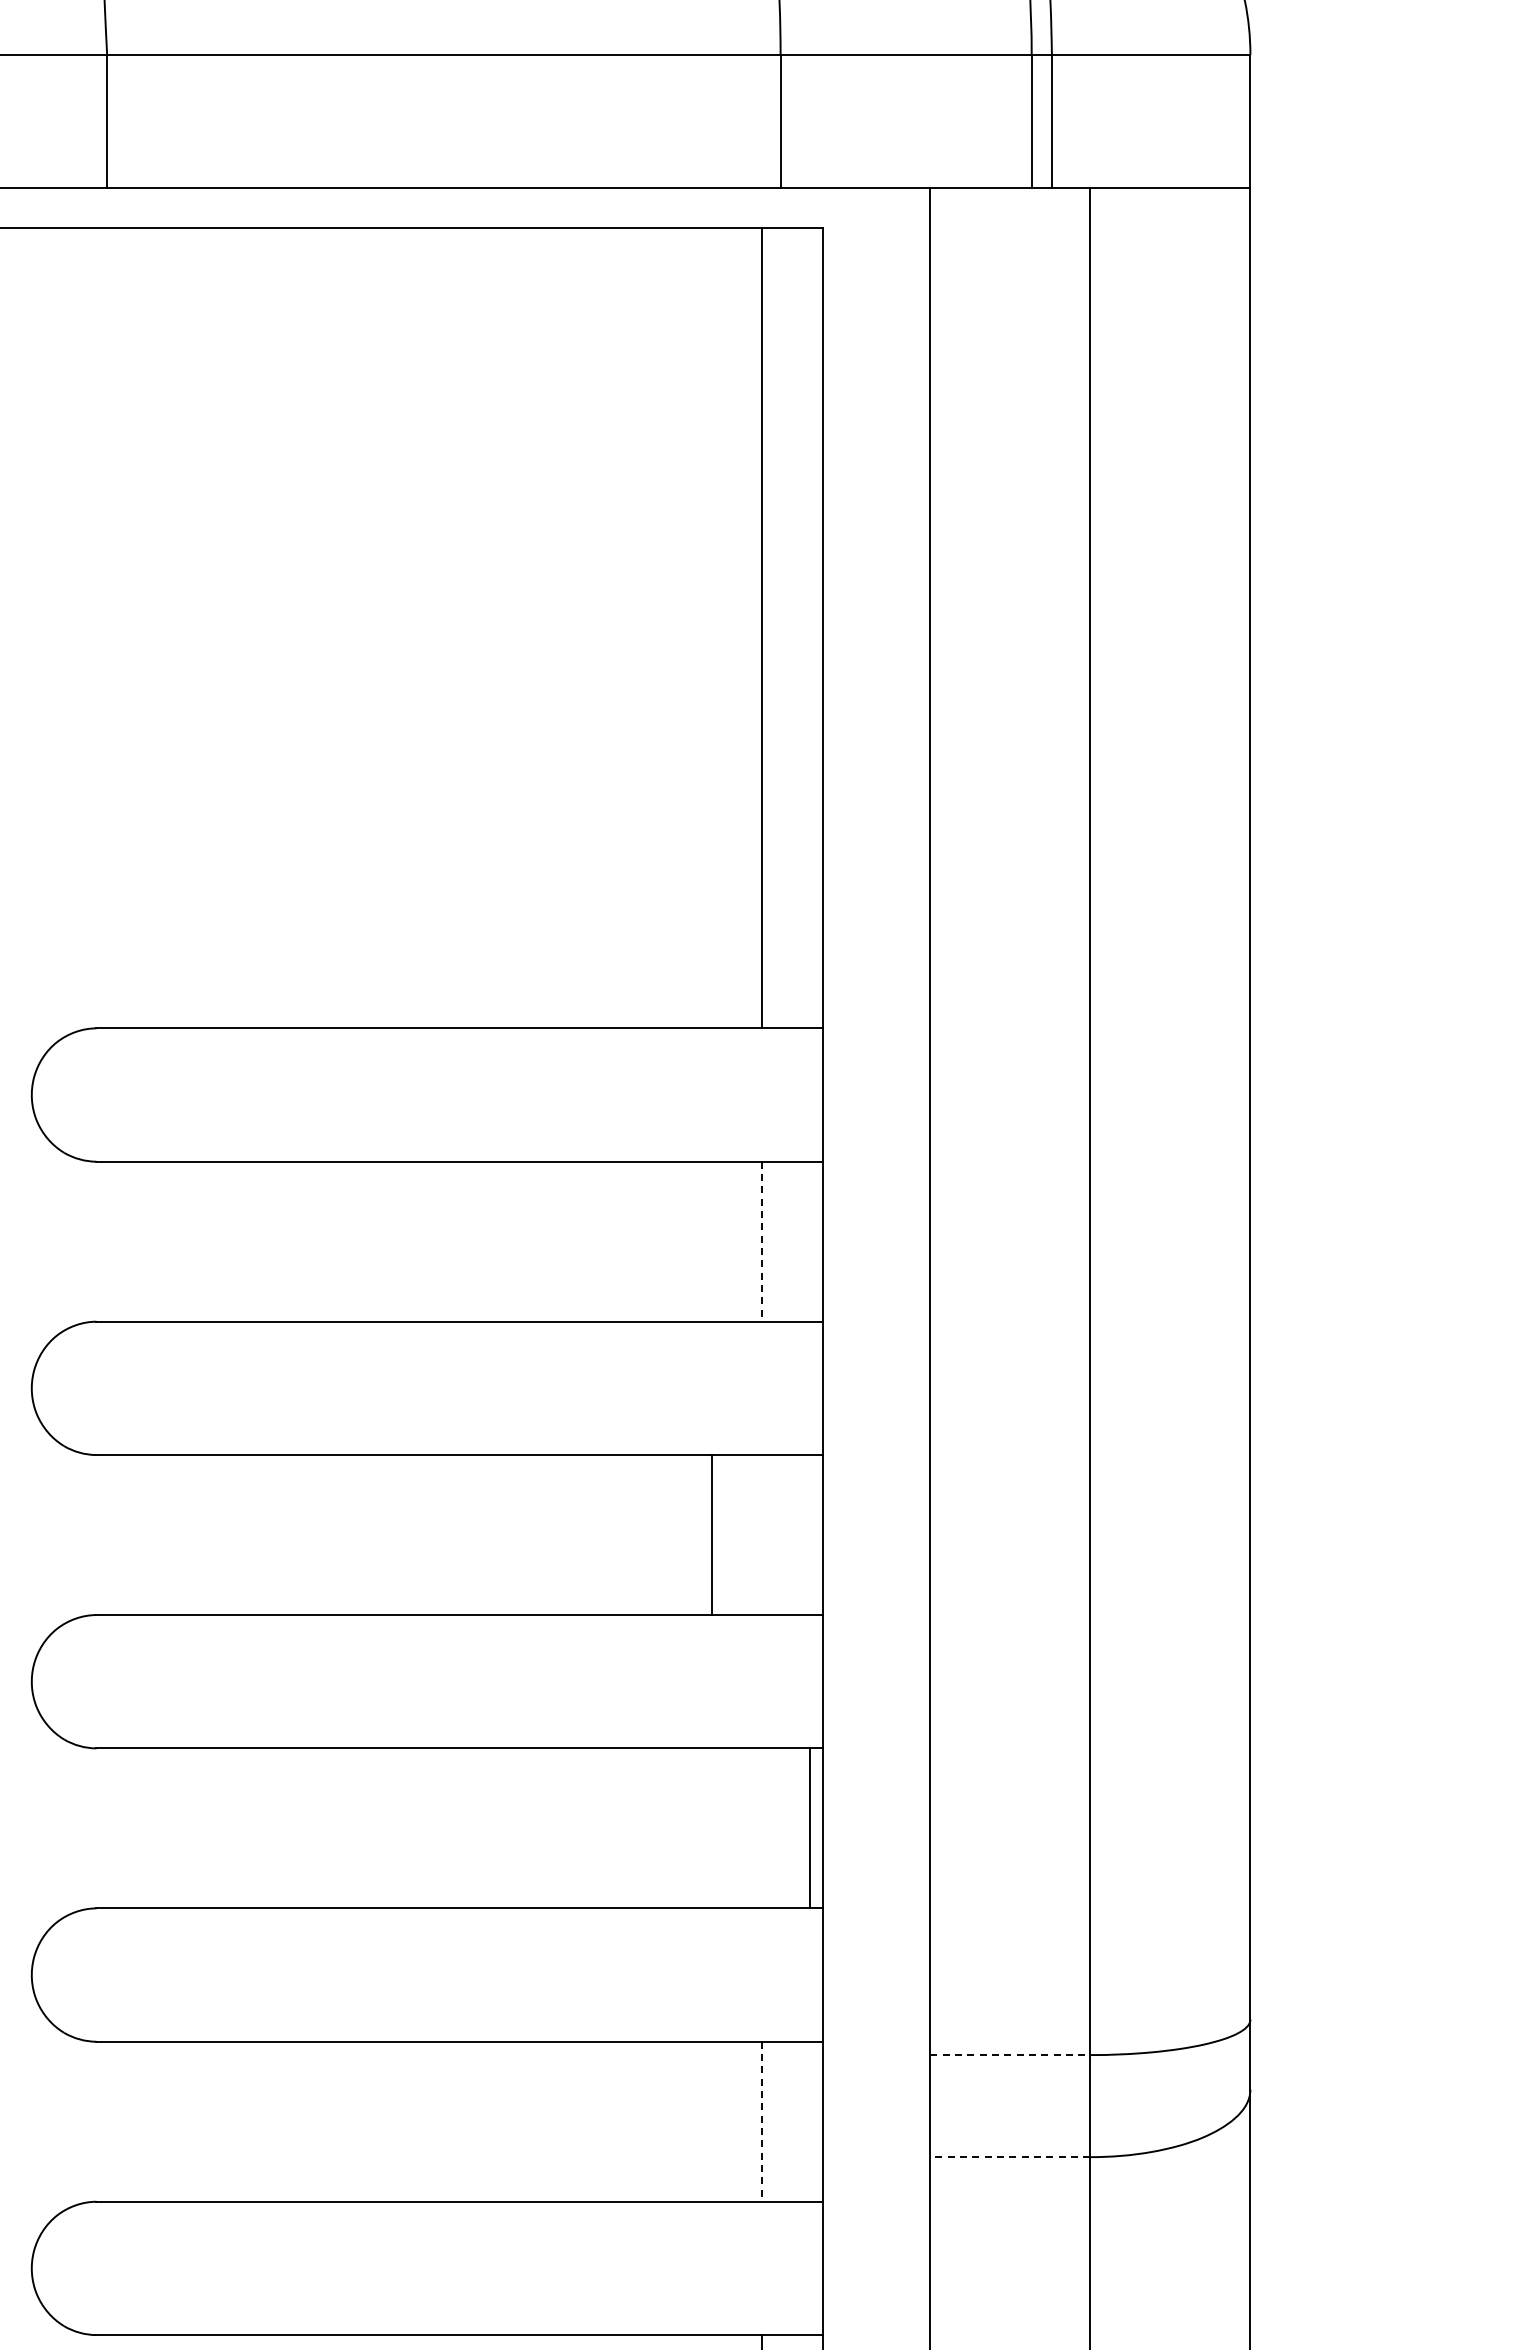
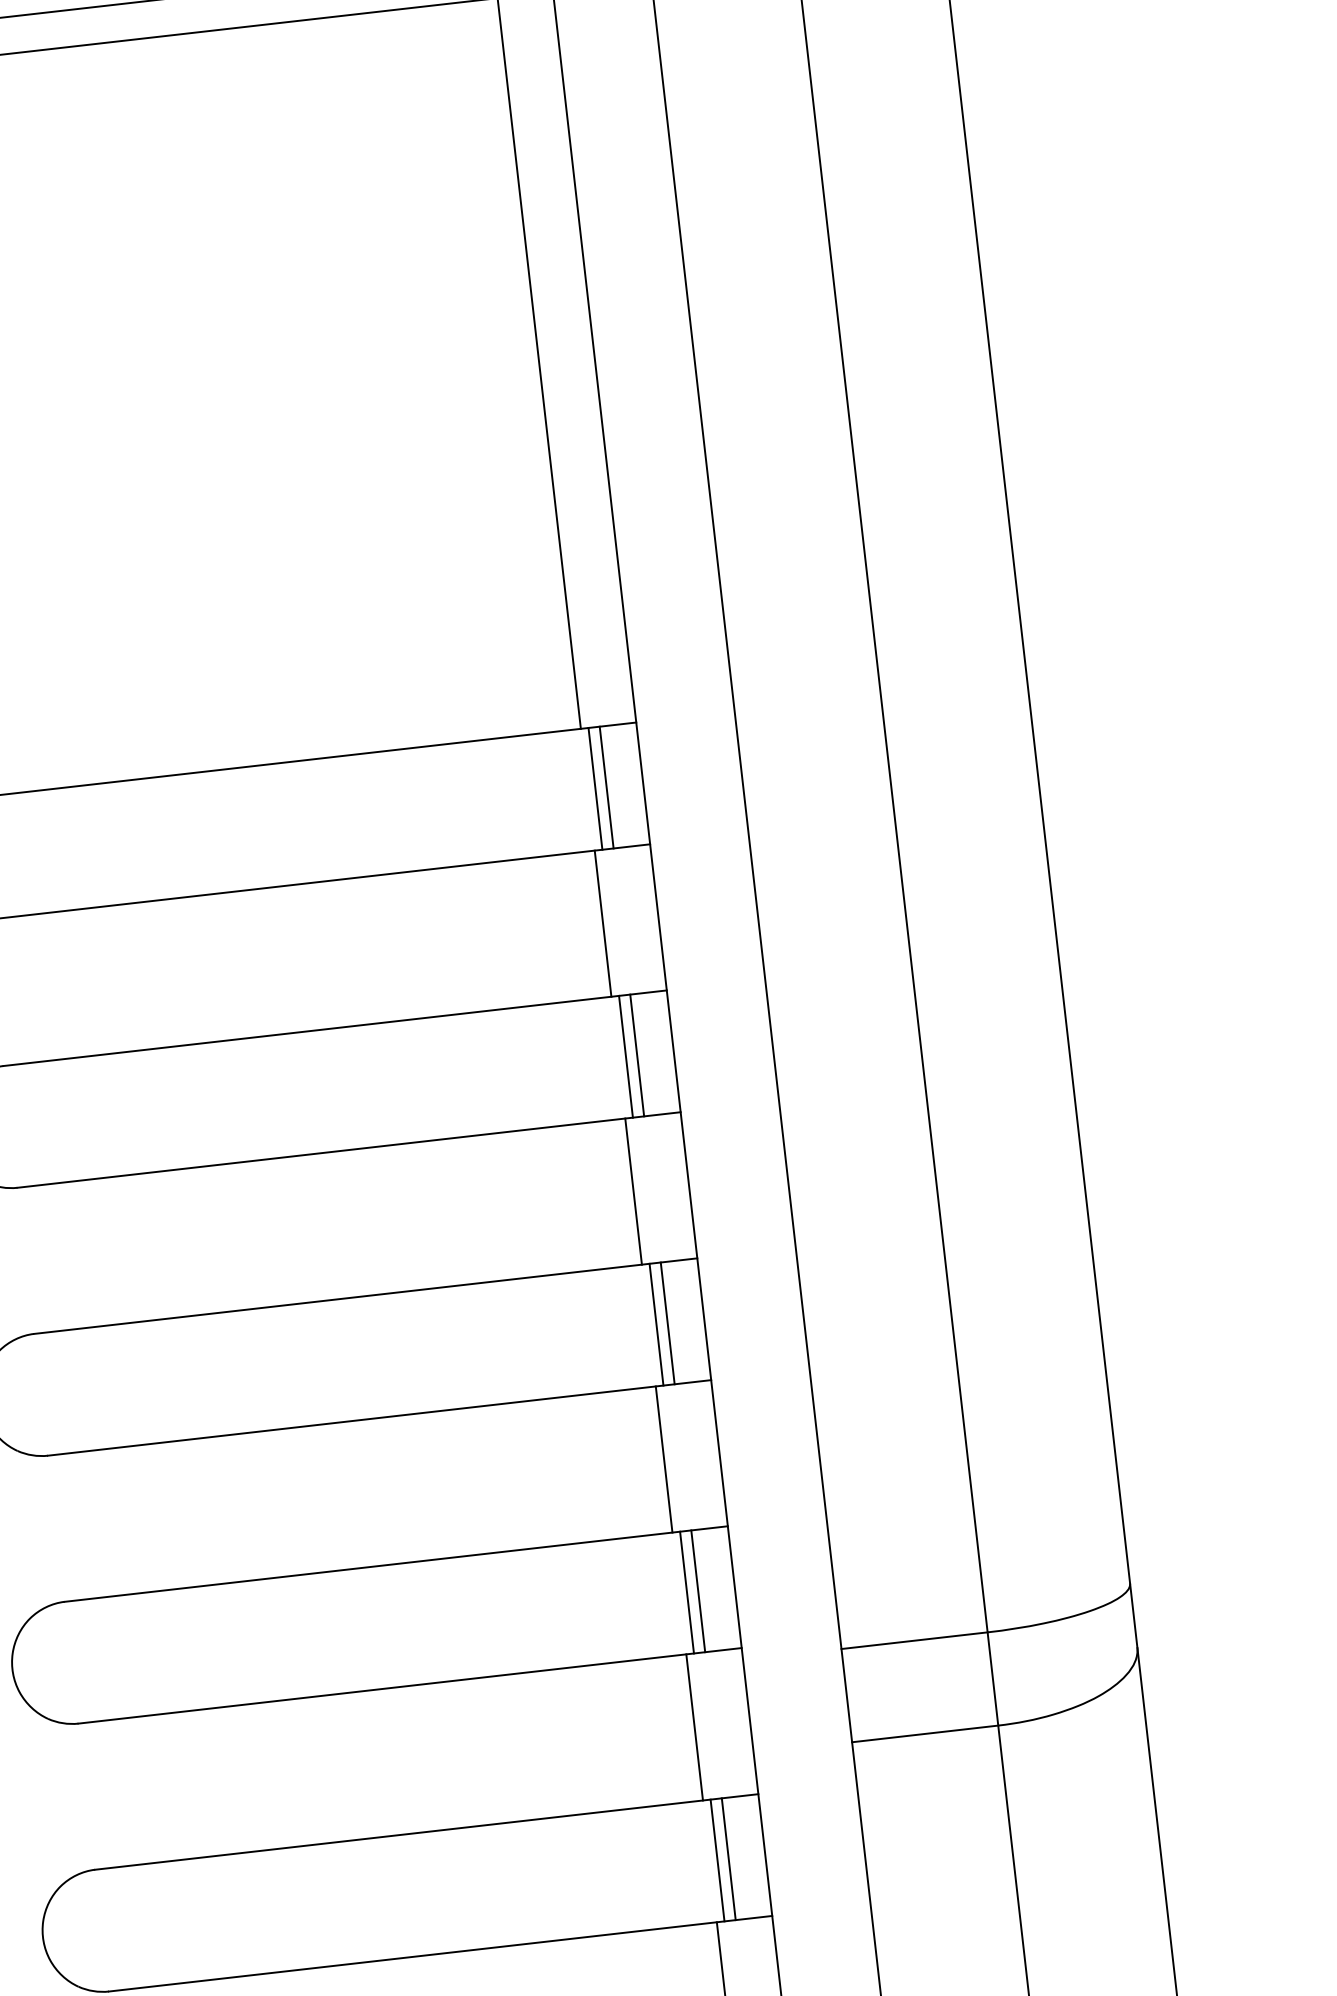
line: (770, 1094) -> (595, 788), added
line: (782, 1094) -> (606, 787), added
line: (762, 1242) -> (603, 924), dashed -> solid
line: (770, 1388) -> (626, 1056), added
line: (782, 1388) -> (637, 1055), added
line: (712, 1535) -> (634, 1191), moved
line: (770, 1681) -> (656, 1324), added
line: (782, 1681) -> (667, 1323), added
line: (810, 1828) -> (664, 1459), moved
line: (770, 1974) -> (687, 1592), added
line: (782, 1974) -> (698, 1590), added
line: (1010, 2055) -> (914, 1641), dashed -> solid
line: (762, 2122) -> (695, 1728), dashed -> solid
line: (1009, 2157) -> (924, 1734), dashed -> solid
line: (770, 2268) -> (717, 1860), added
line: (782, 2268) -> (728, 1859), added

